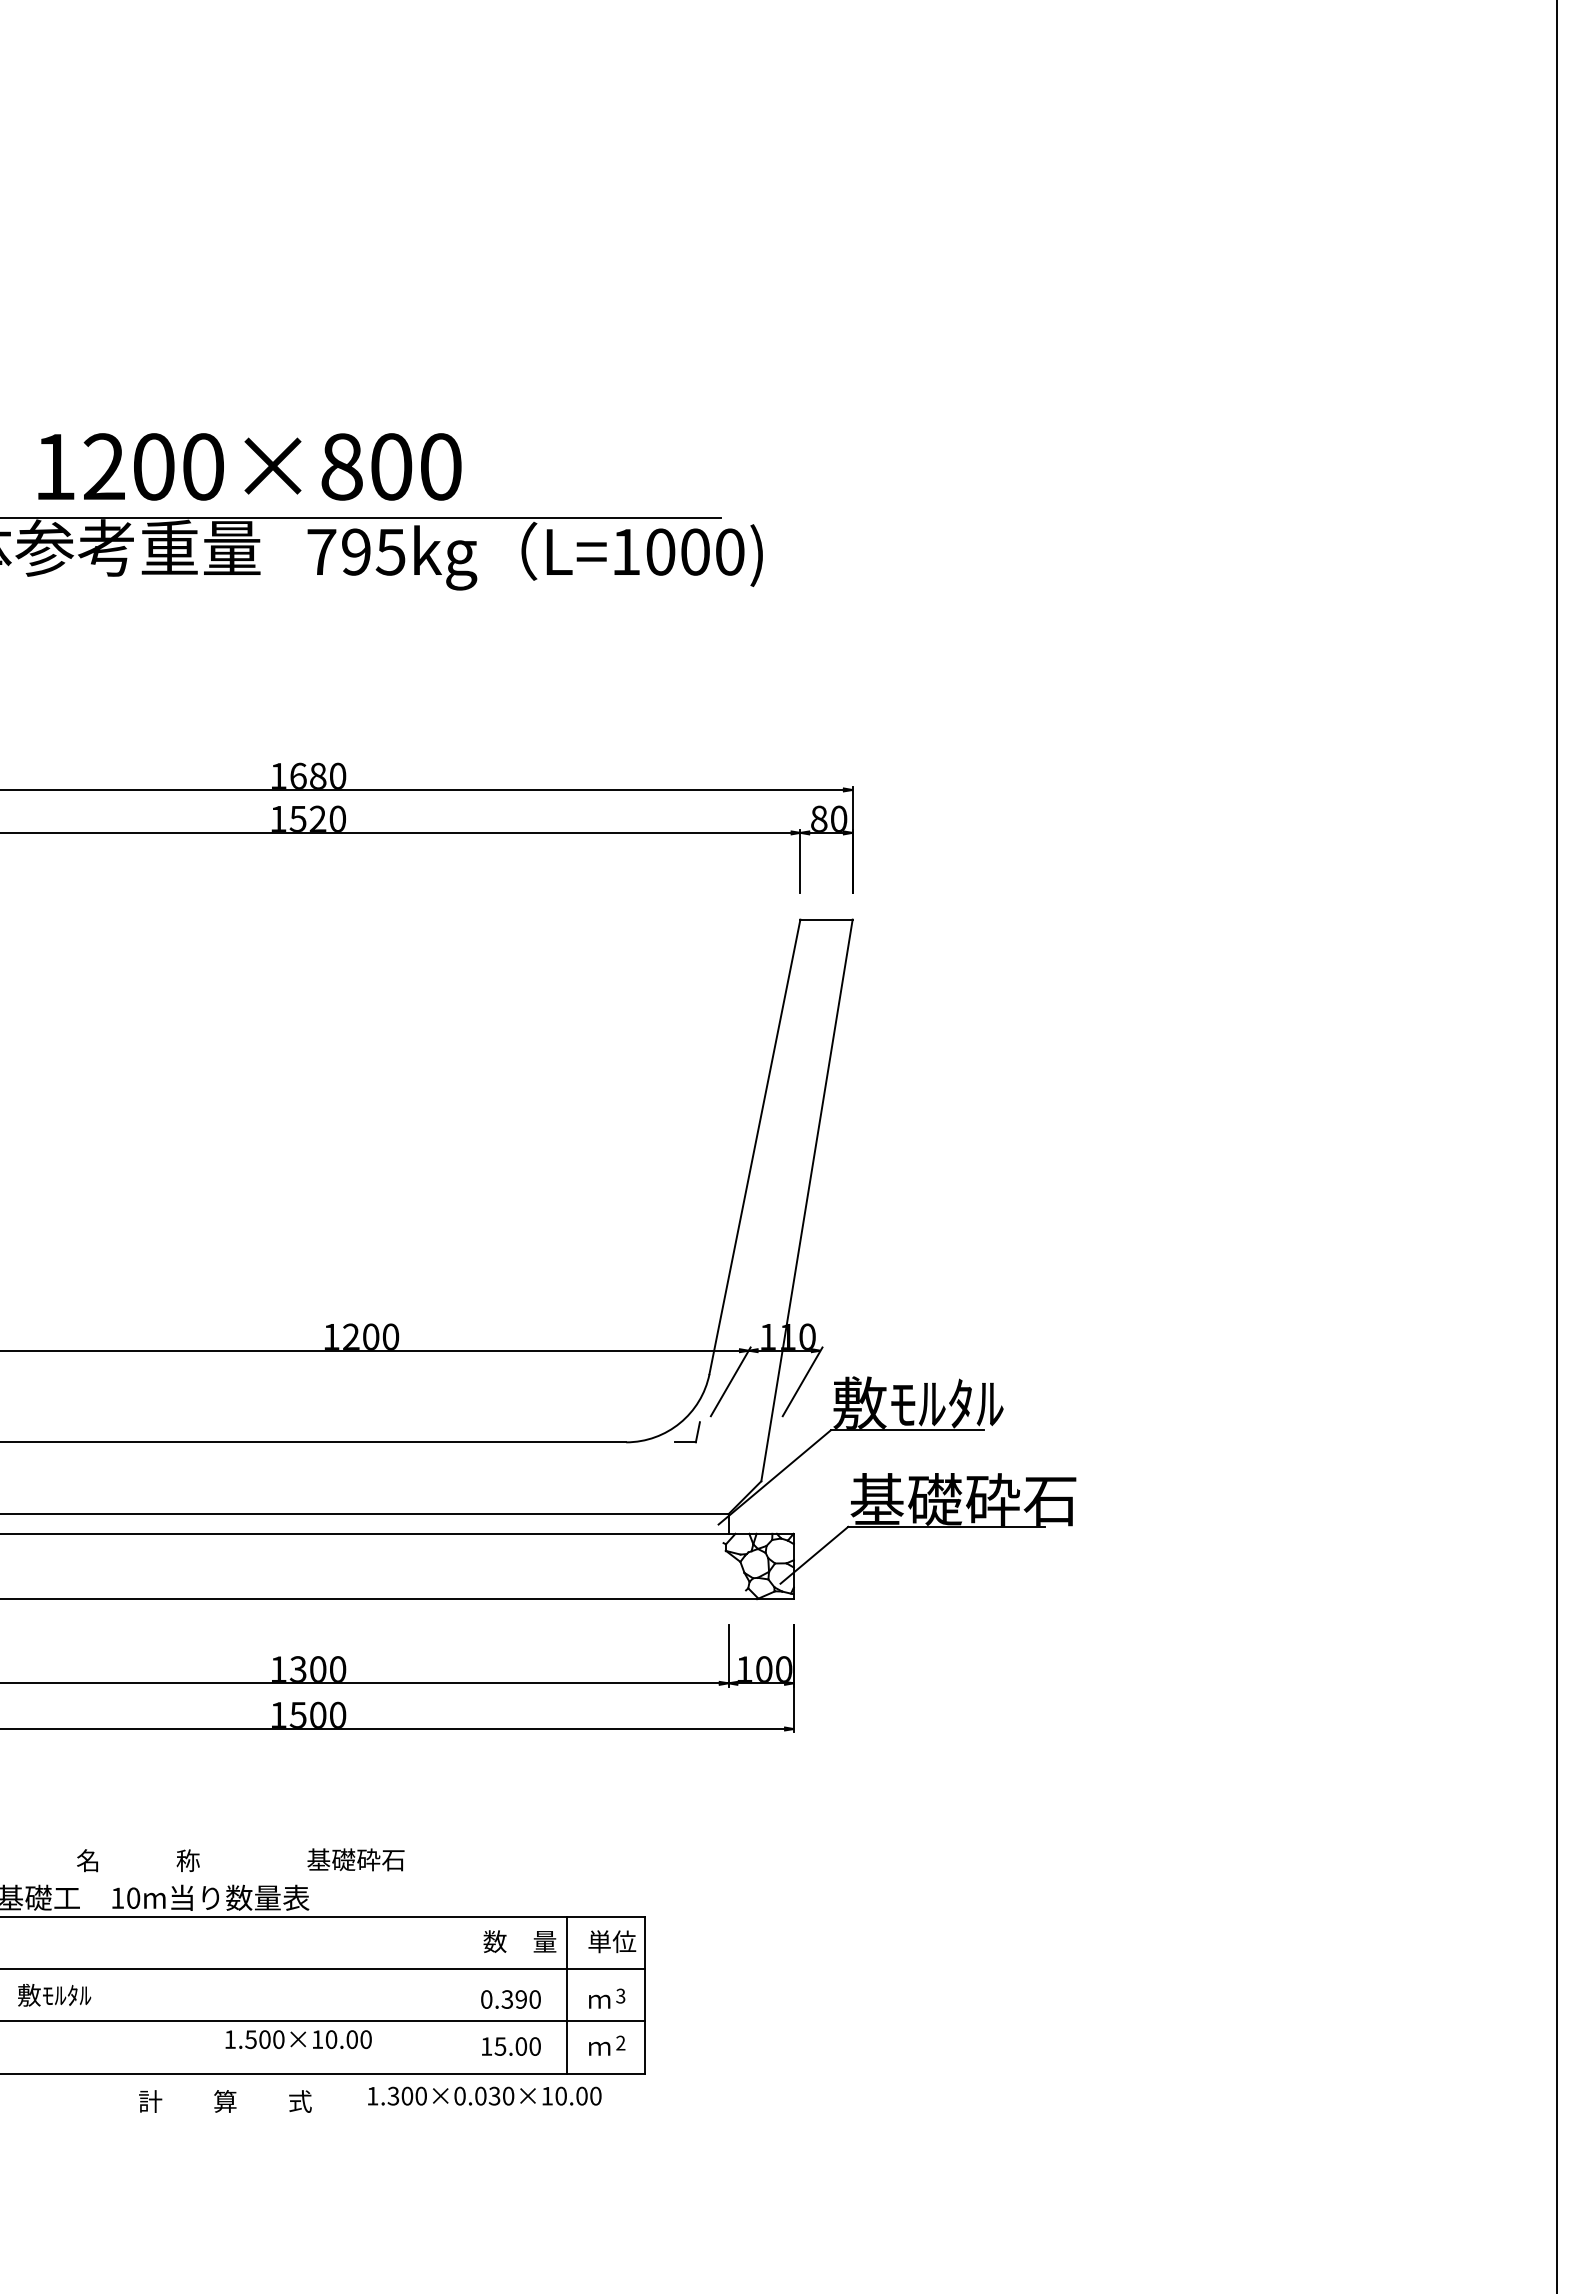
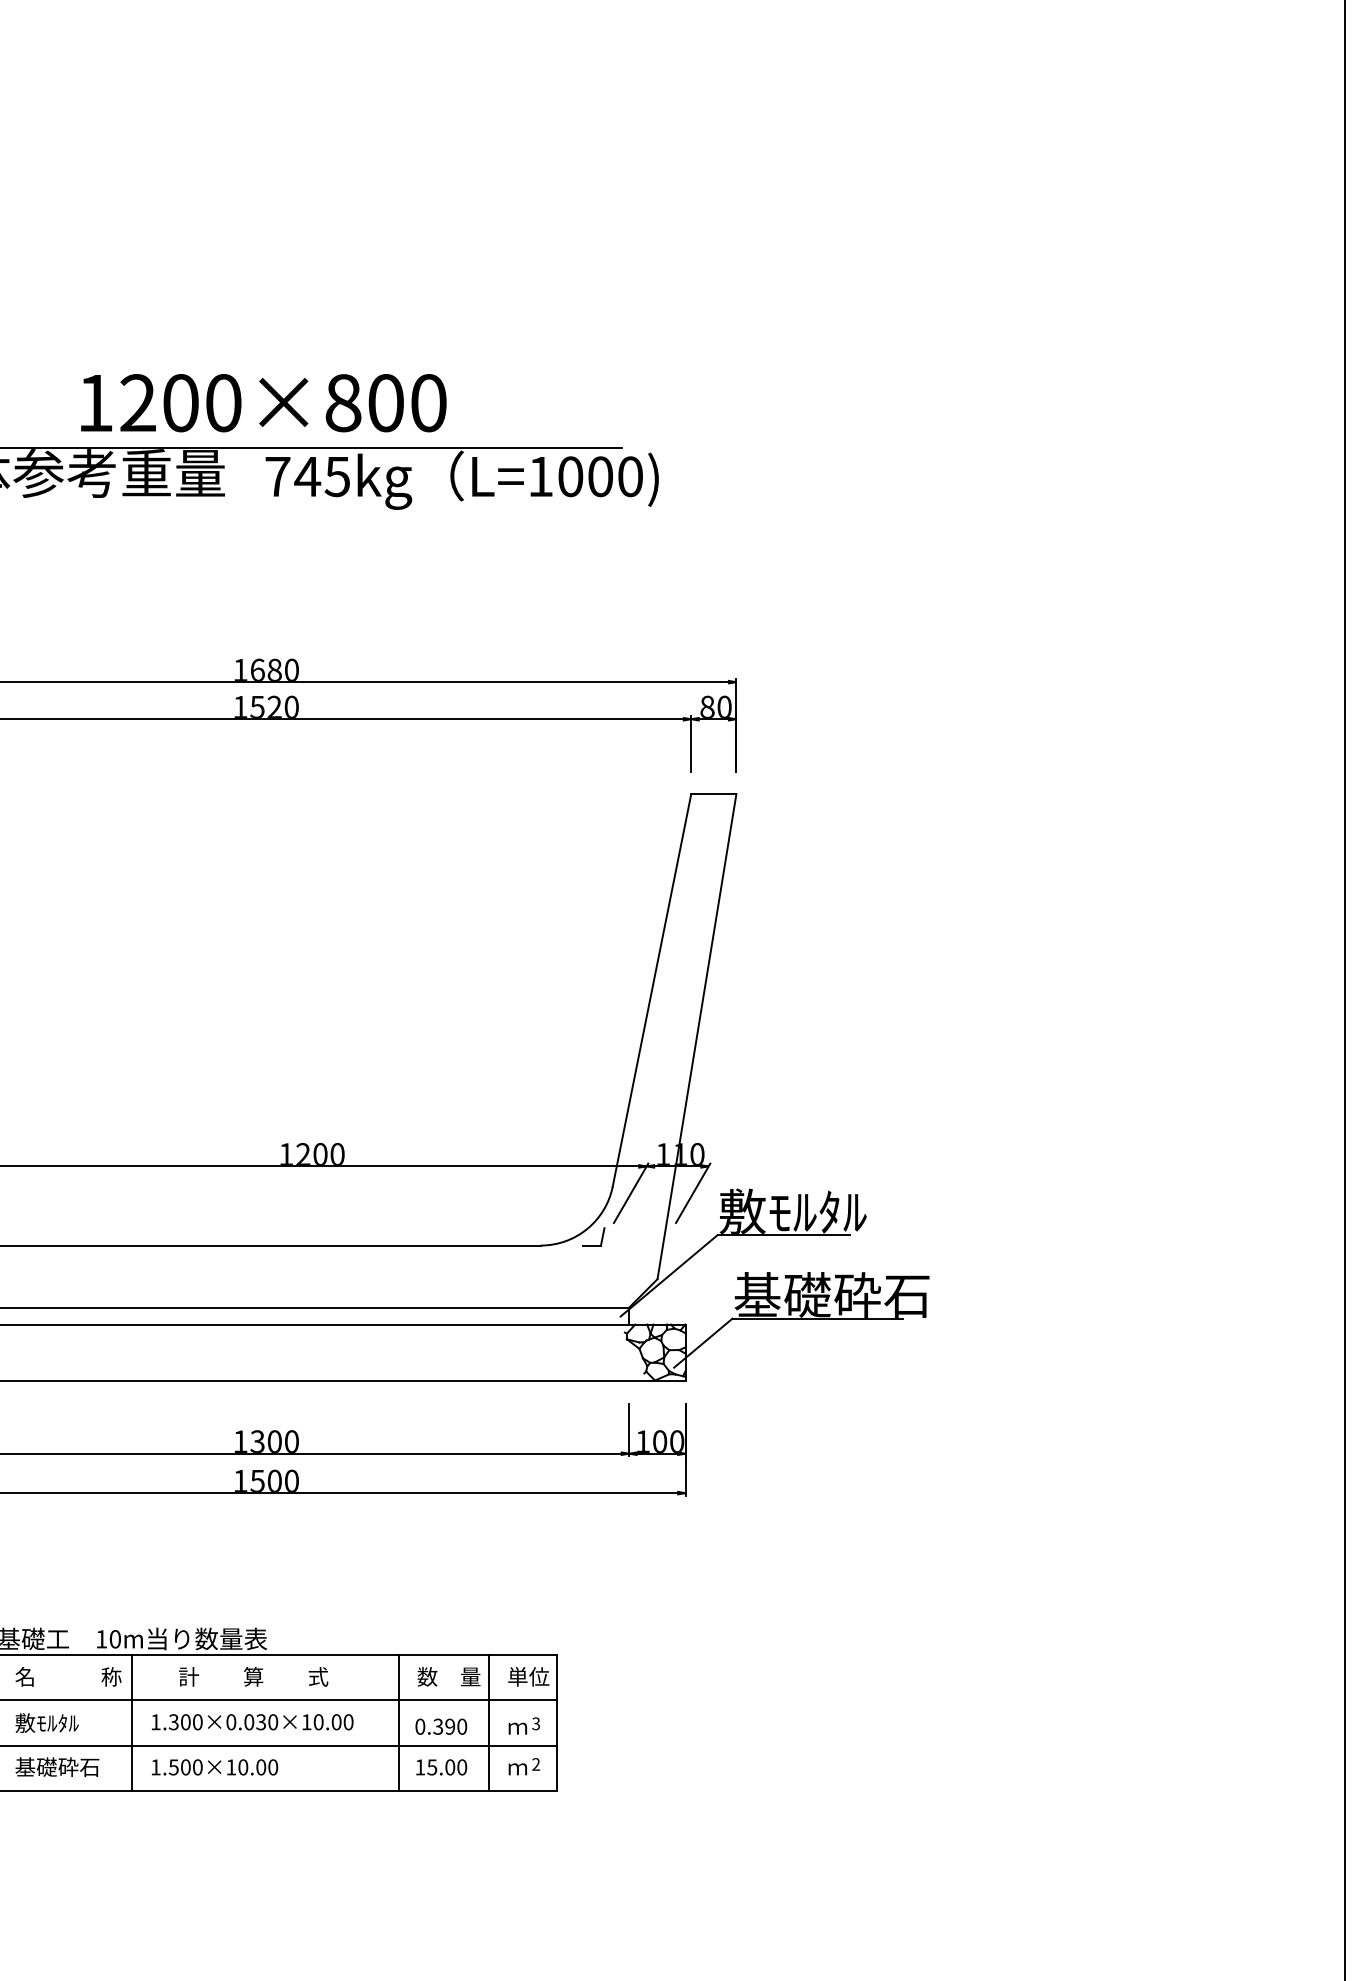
text: (249, 467) -> (263, 403), moved
text: (356, 551) -> (307, 476), 795kg -> 745kg
text: (356, 1859) -> (57, 1766), moved
text: (138, 1860) -> (68, 1676), moved
line: (153, 1994) -> (132, 1722), added
line: (462, 1994) -> (399, 1722), added
text: (299, 2039) -> (215, 1767), moved
text: (484, 2096) -> (252, 1722), moved
text: (225, 2101) -> (253, 1676), moved

